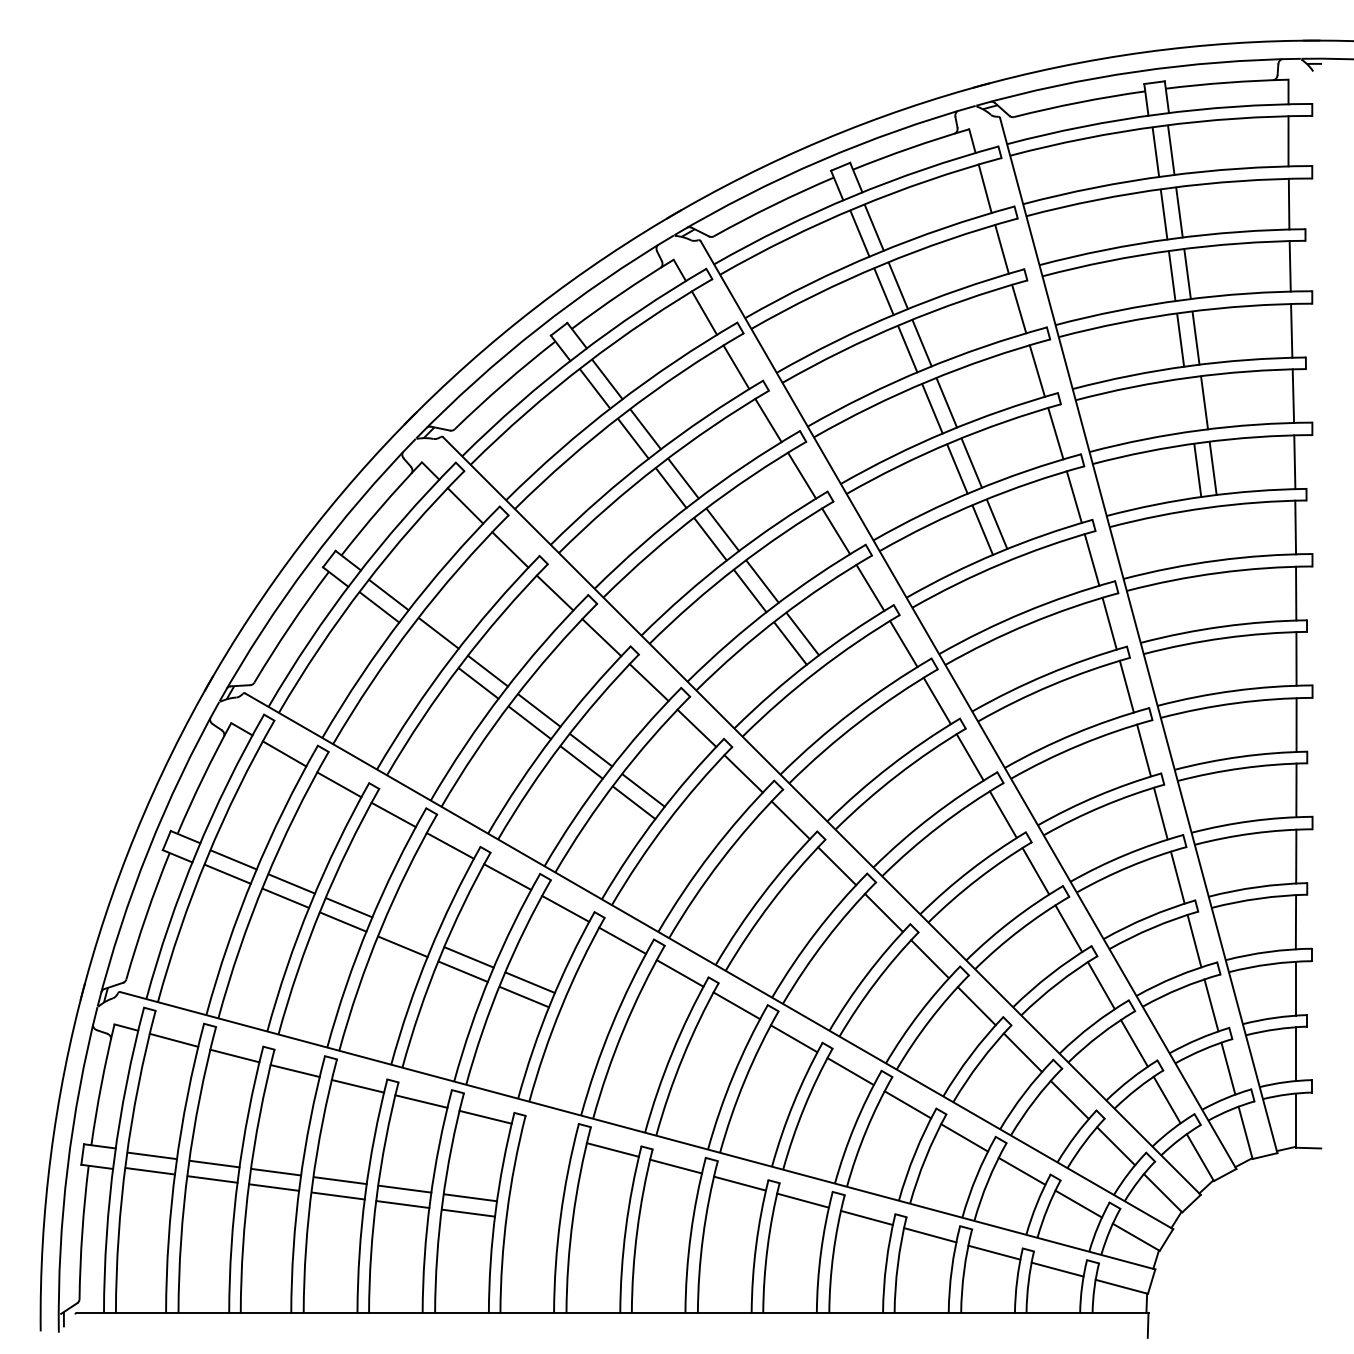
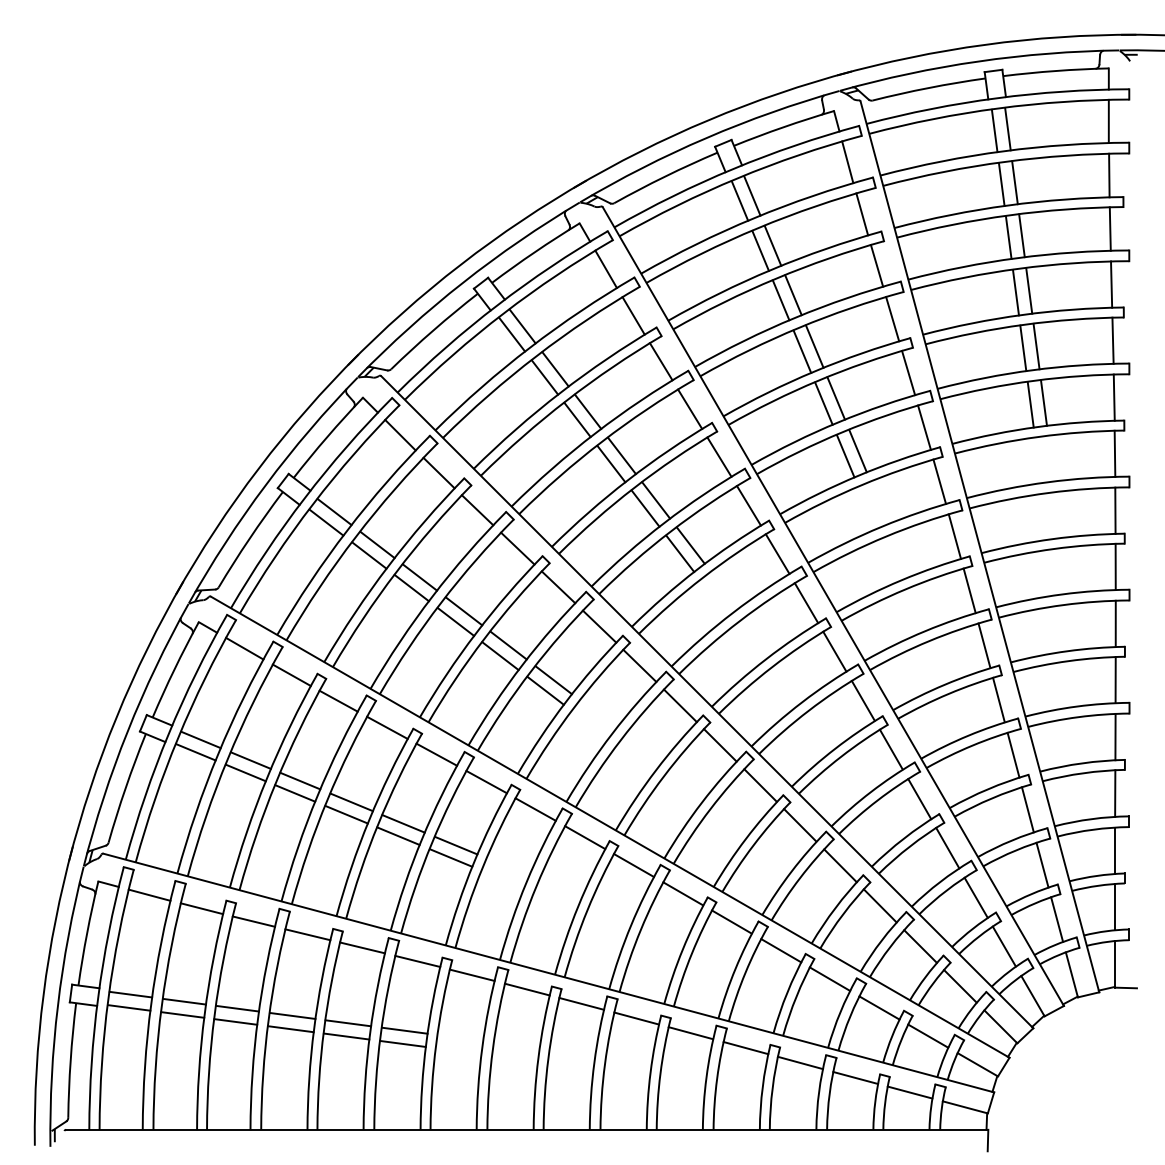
line: (1188, 404) -> (1022, 347), added
line: (429, 645) -> (369, 555), added
line: (408, 932) -> (351, 802), added
line: (548, 1132) -> (471, 974), added

